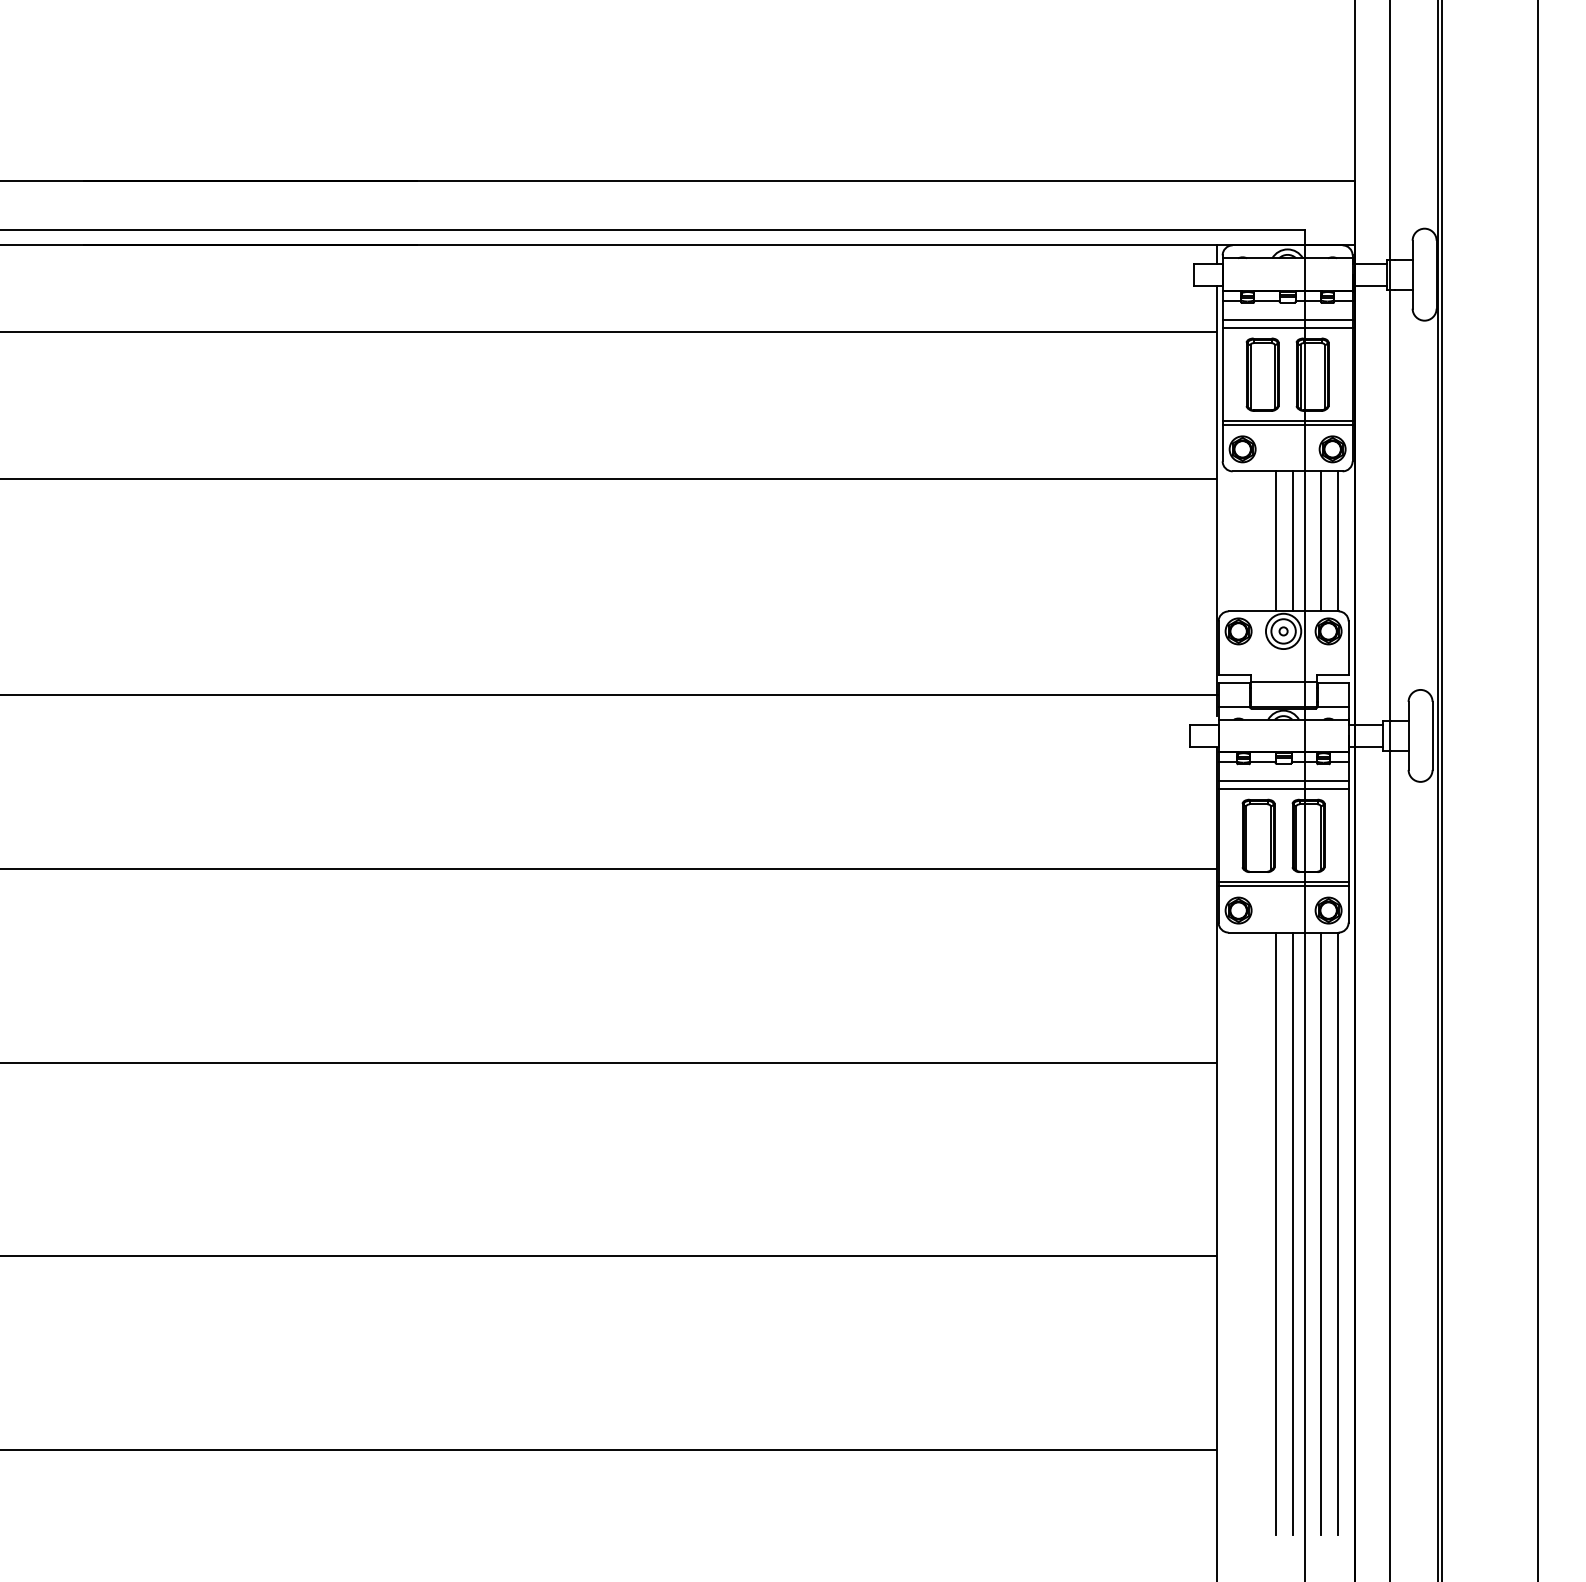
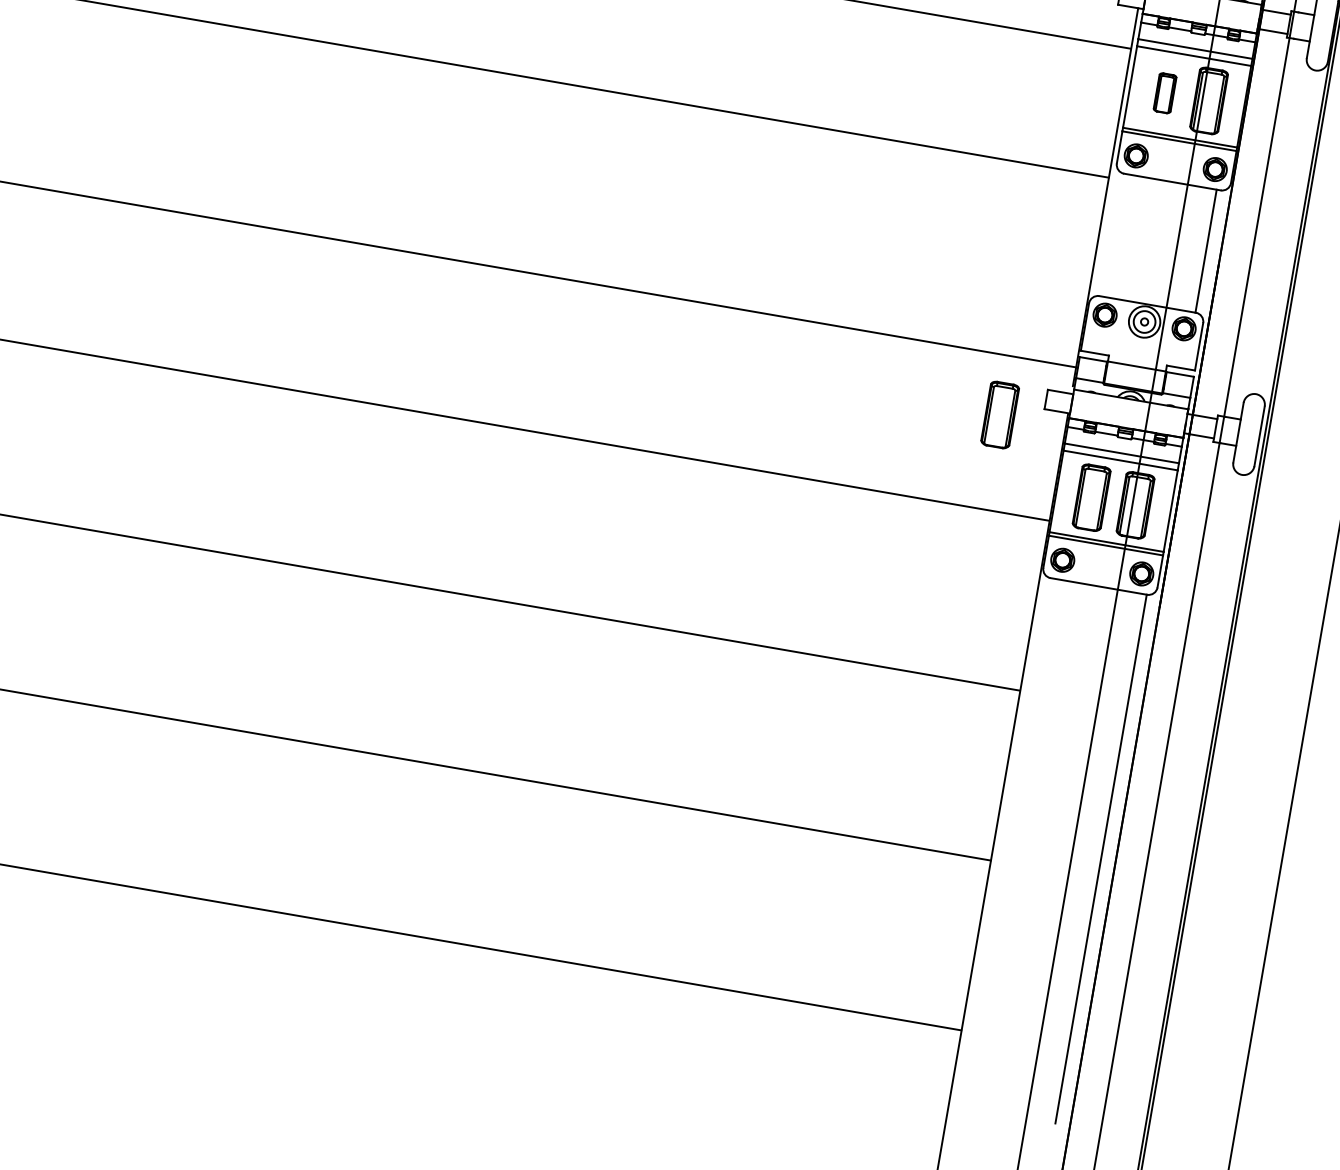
part: (1262, 374) -> (1165, 93), size x0.6
line: (1276, 541) -> (1152, 241), removed
line: (1293, 541) -> (1166, 244), removed
line: (1321, 541) -> (1191, 248), removed
part: (1141, 761) -> (1000, 414), added
line: (1276, 1233) -> (1047, 849), removed
line: (1293, 1233) -> (1061, 852), removed
line: (1321, 1233) -> (1086, 856), removed

